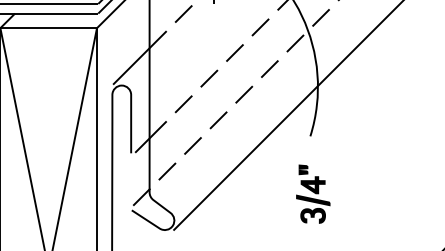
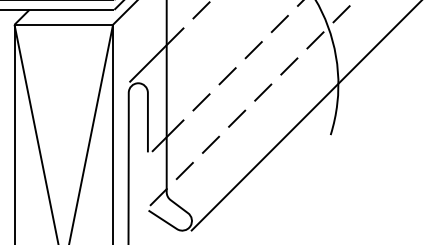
part: (313, 193) -> (333, 193), removed

